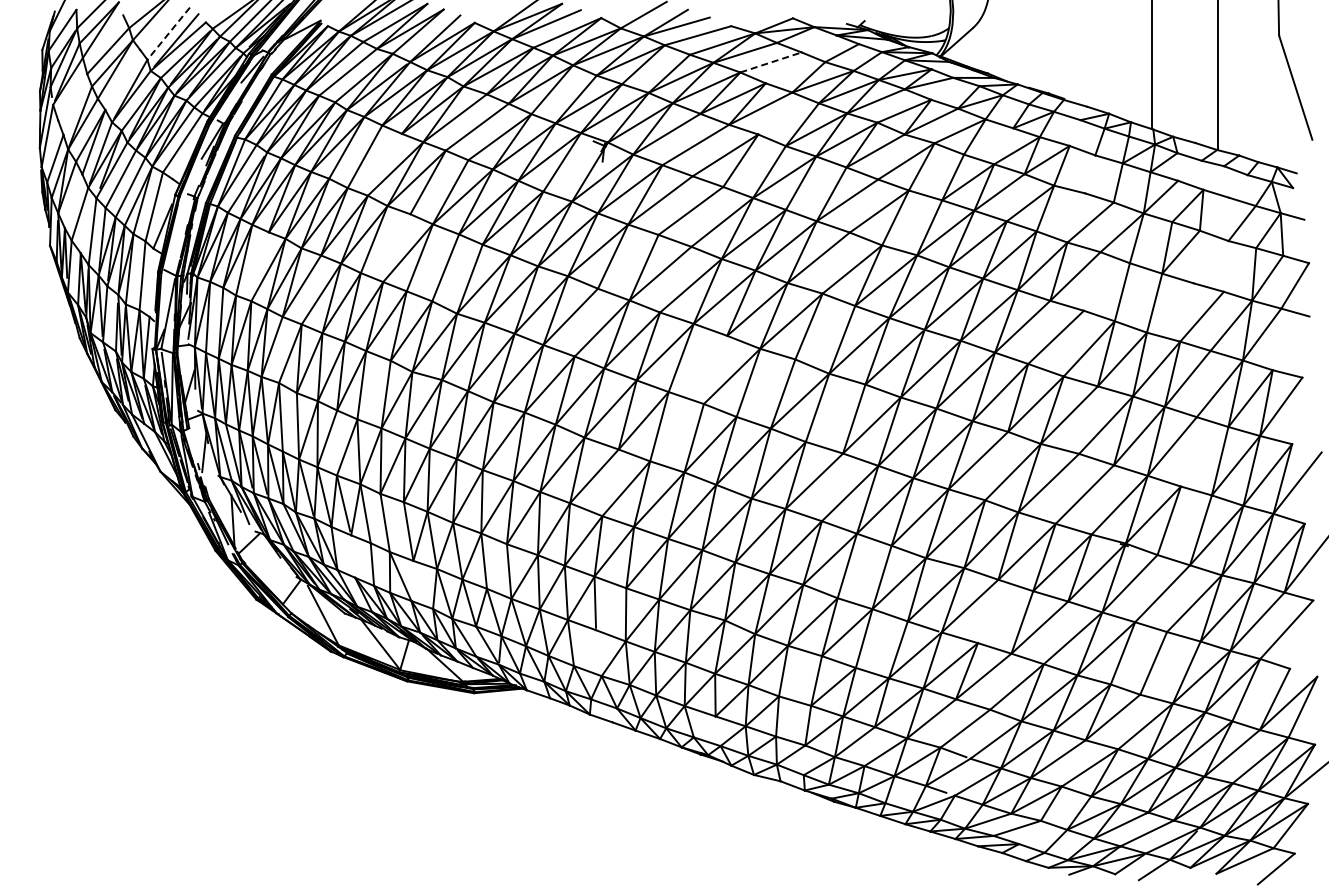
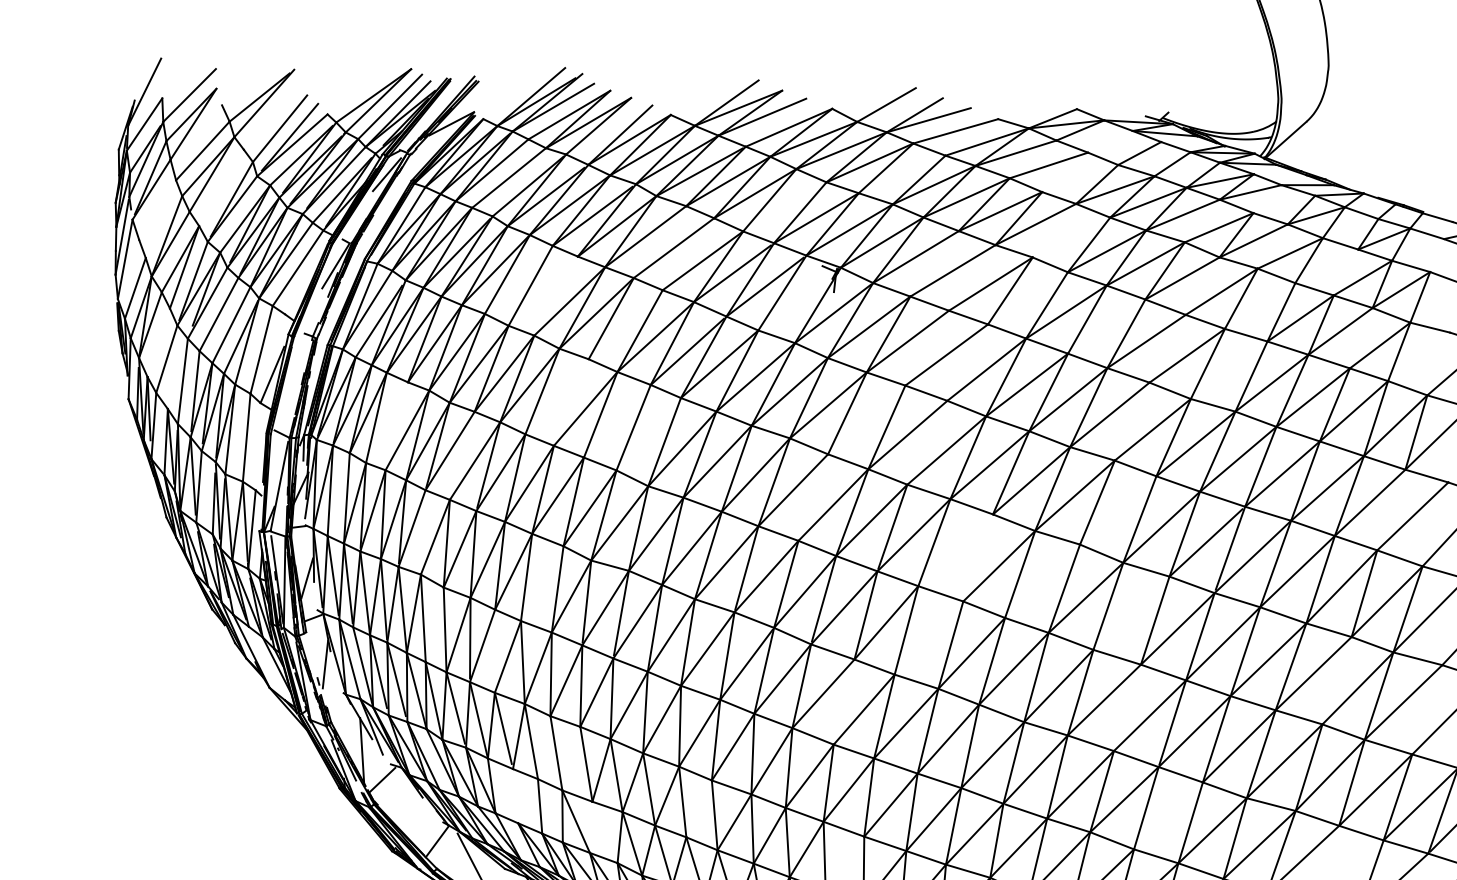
line: (168, 33) -> (279, 128), dashed -> solid
line: (771, 62) -> (1049, 165), dashed -> solid

